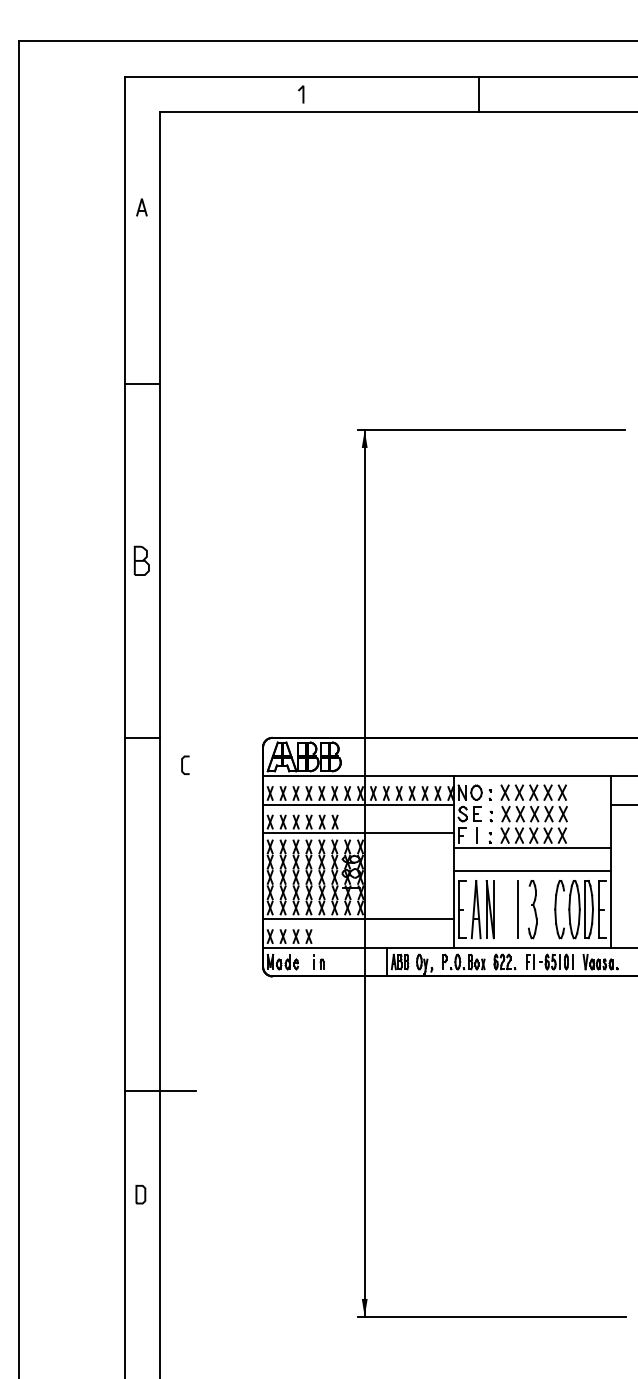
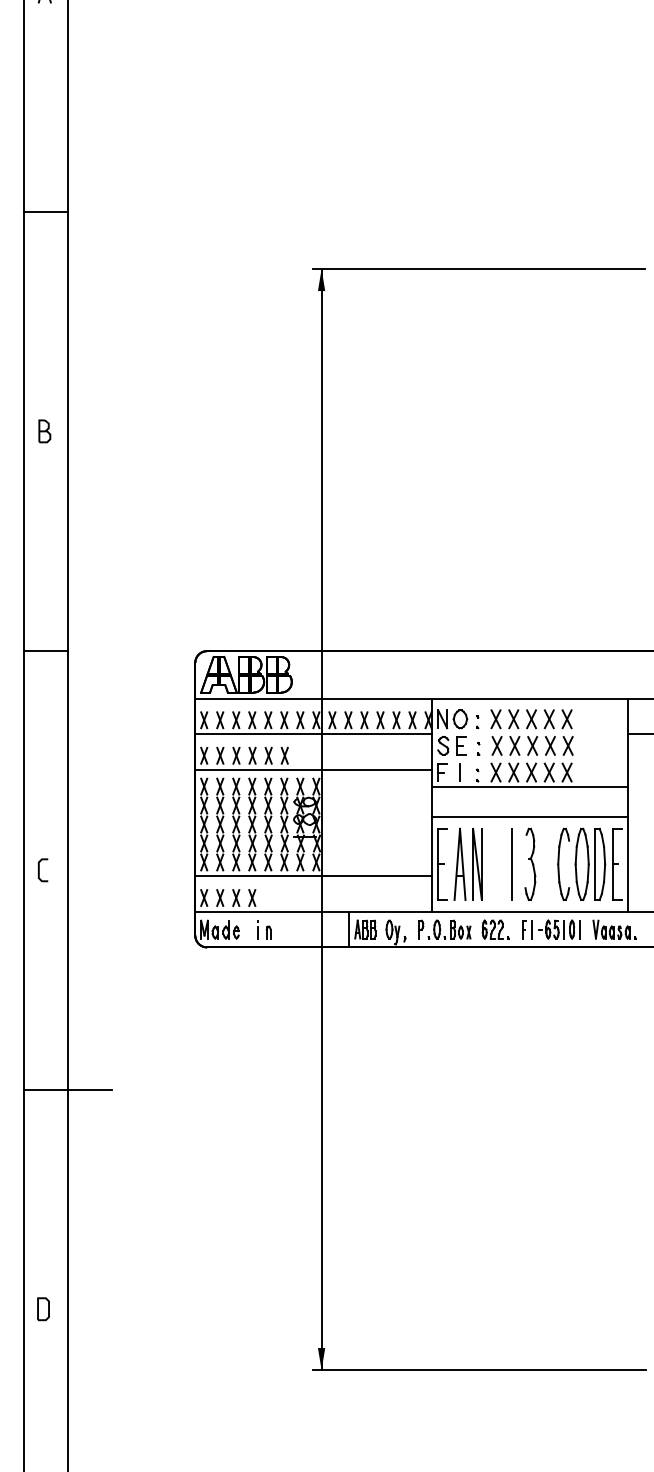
part: (141, 560) -> (44, 430), size x0.62
curve: (182, 764) -> (39, 869), moved
part: (140, 1194) -> (43, 1309), moved

